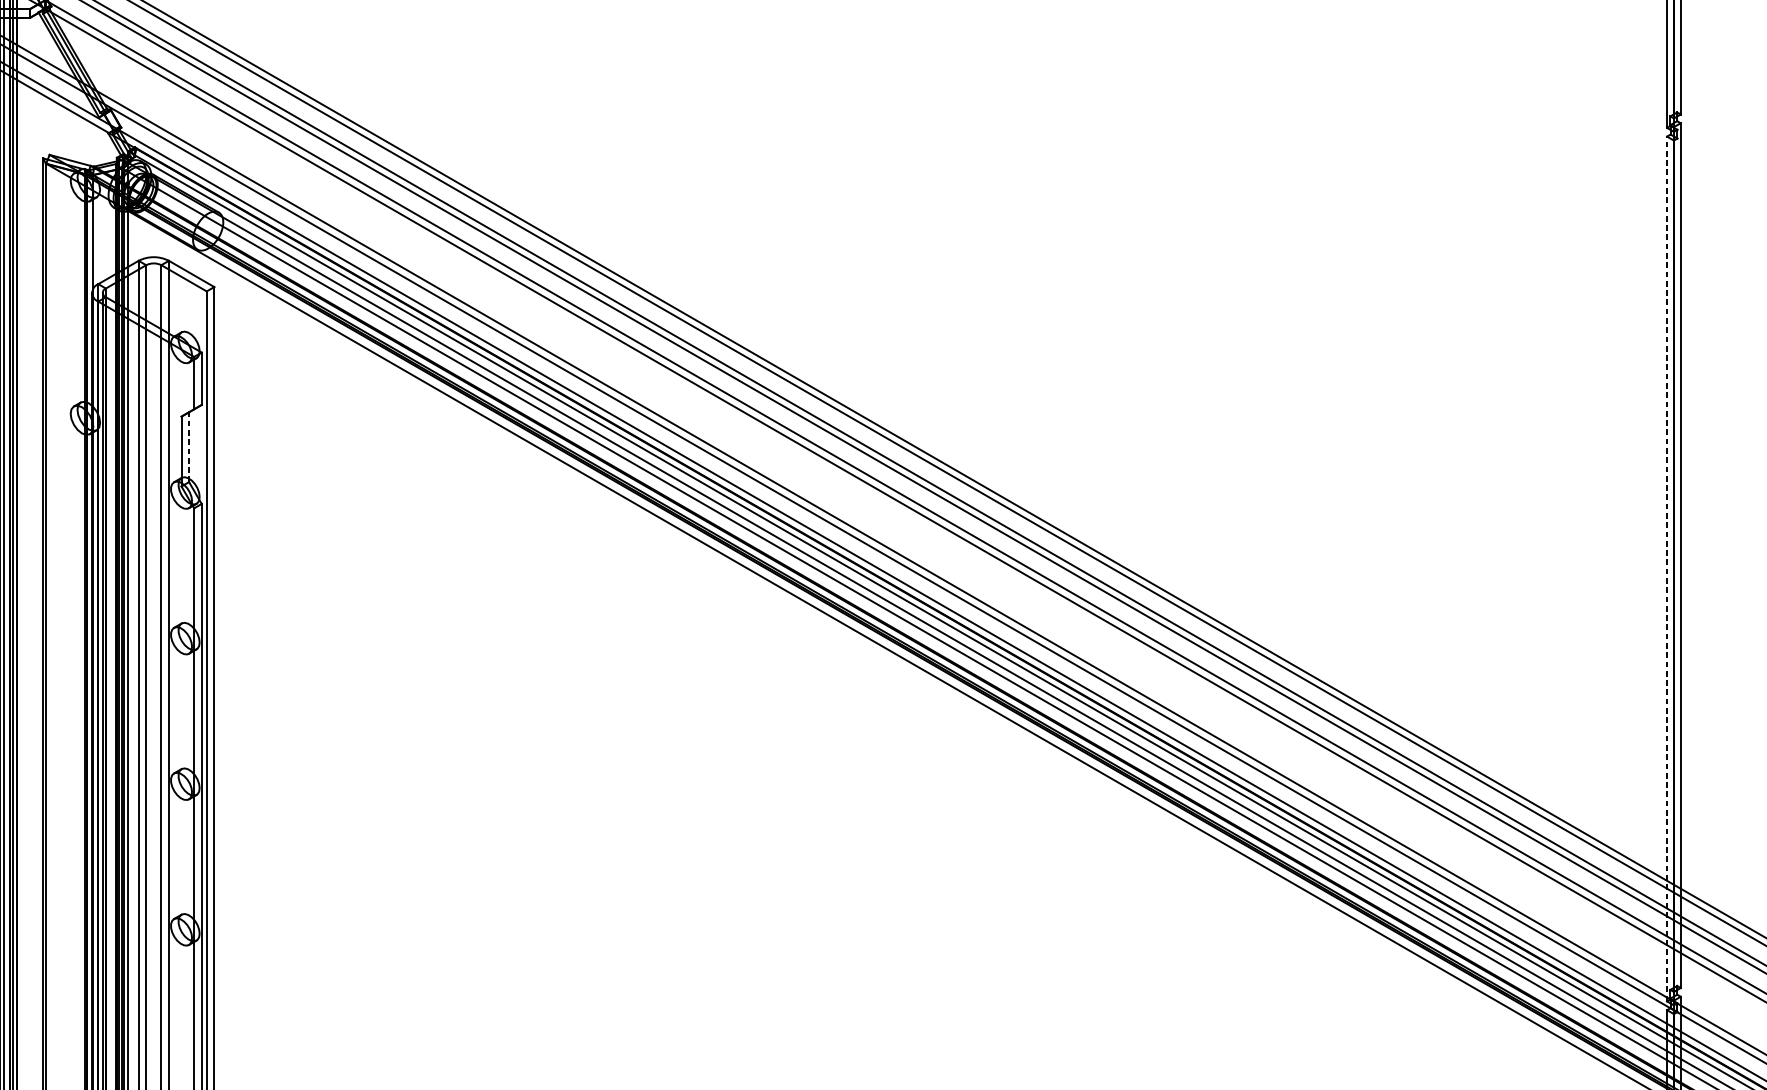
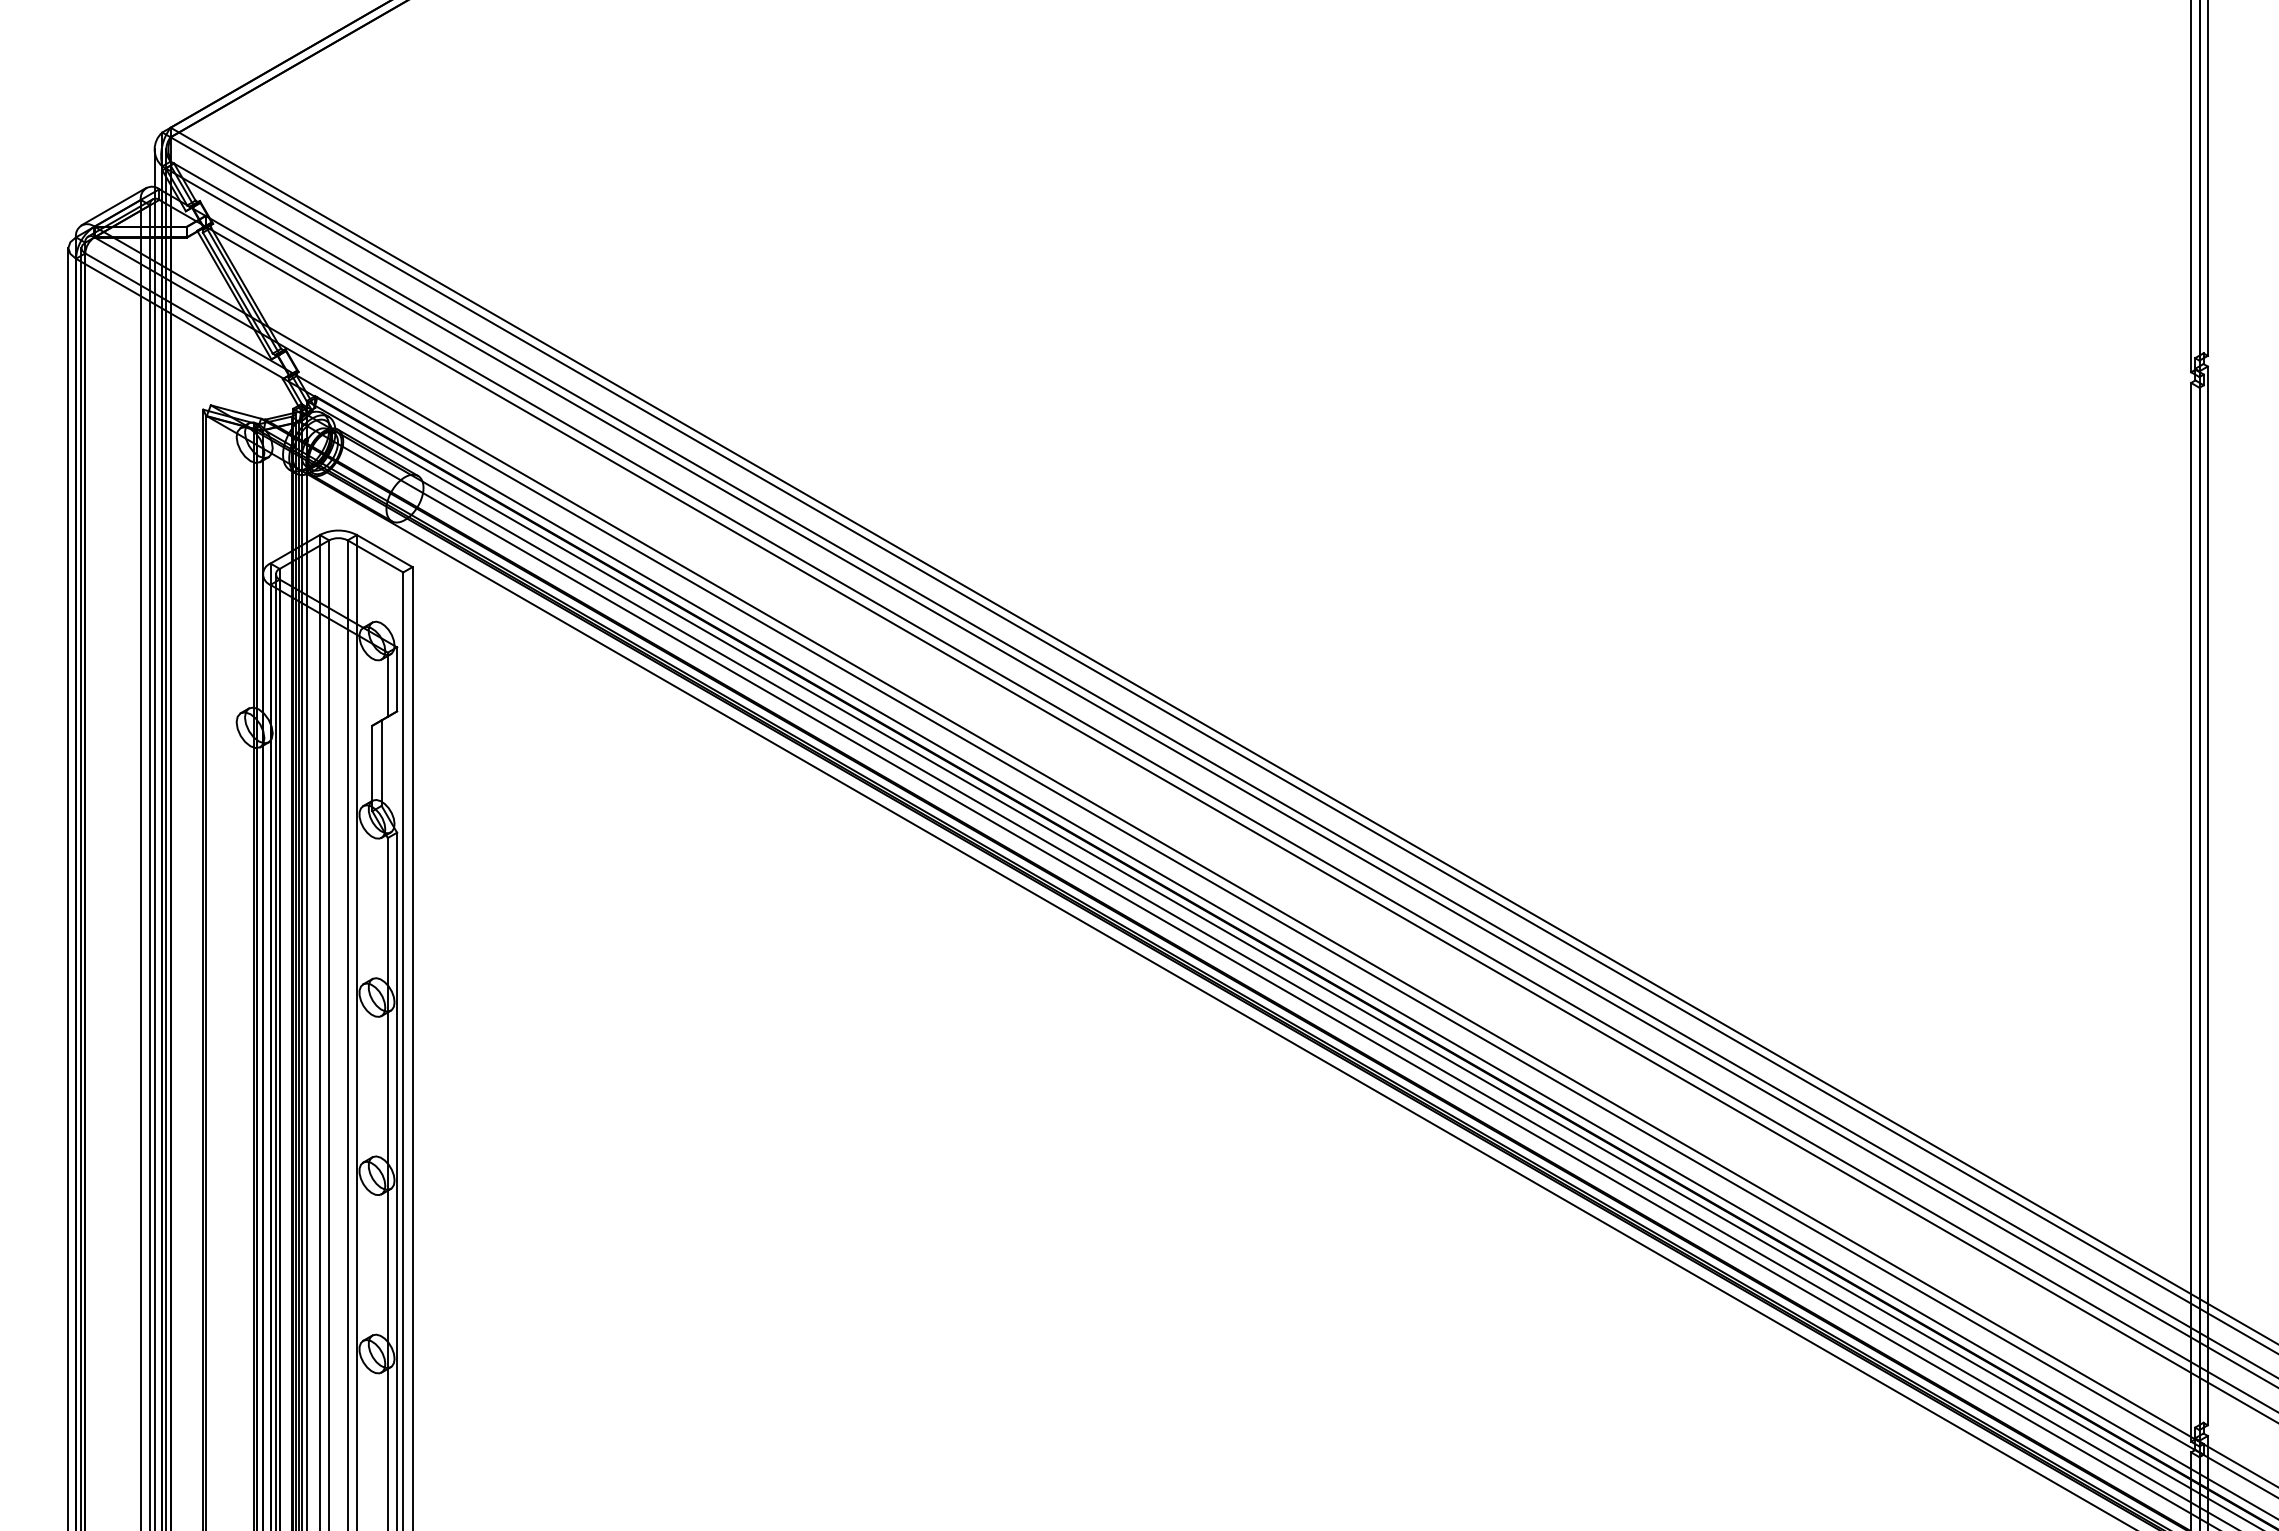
line: (188, 447) -> (381, 763), dashed -> solid
line: (1667, 568) -> (2191, 911), dashed -> solid

